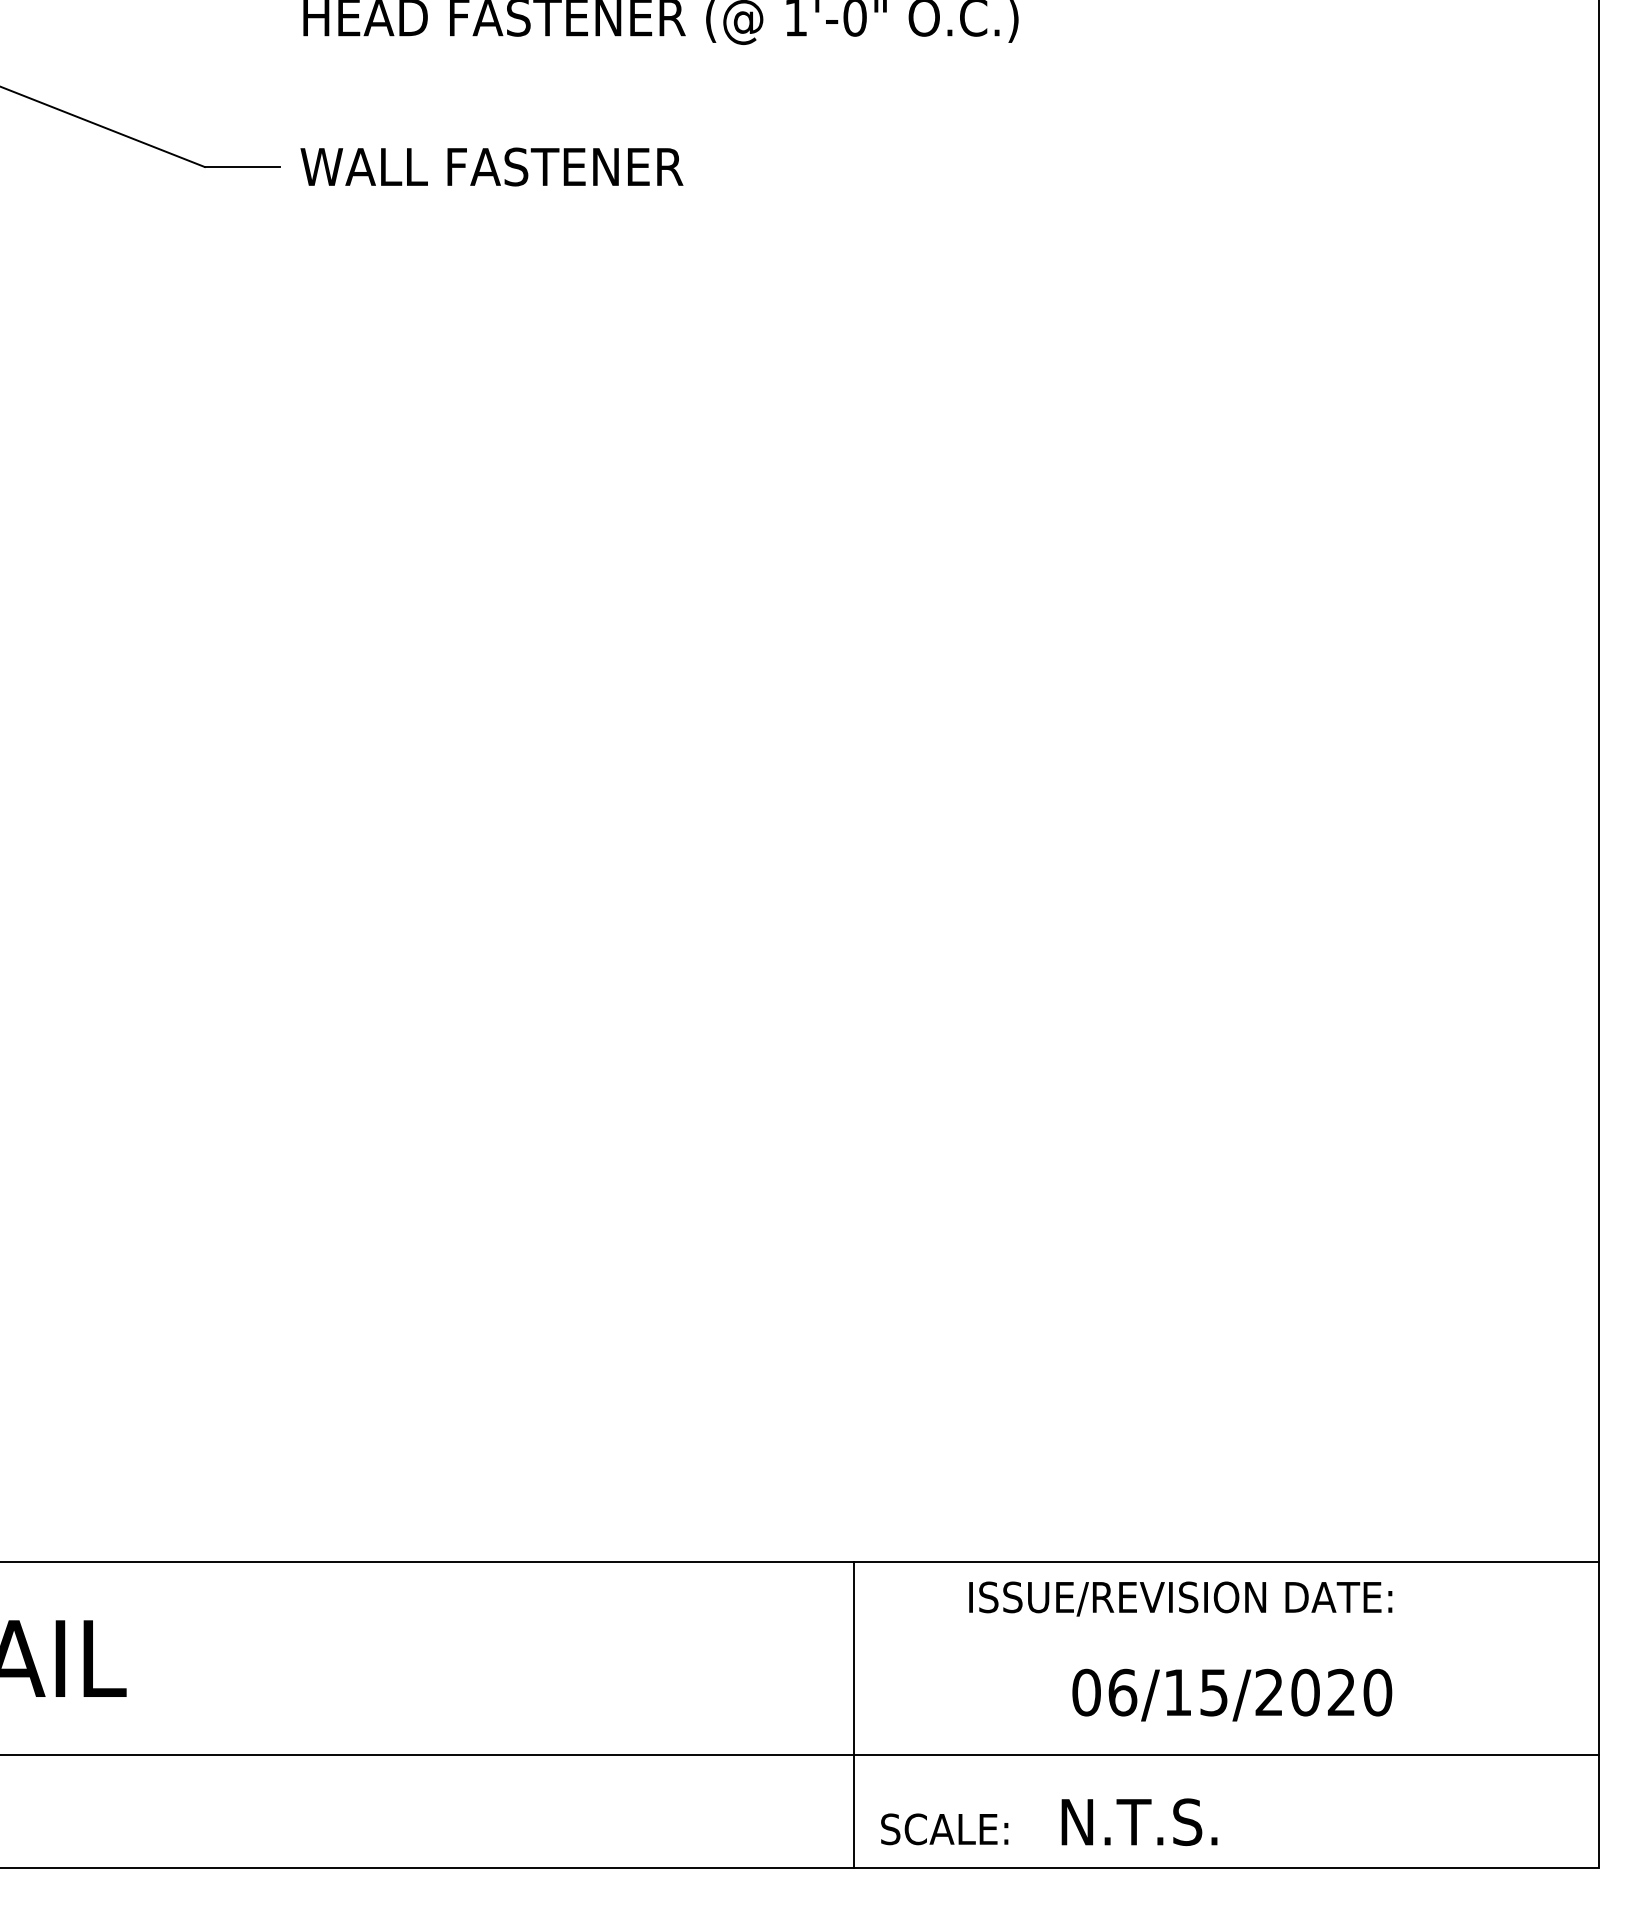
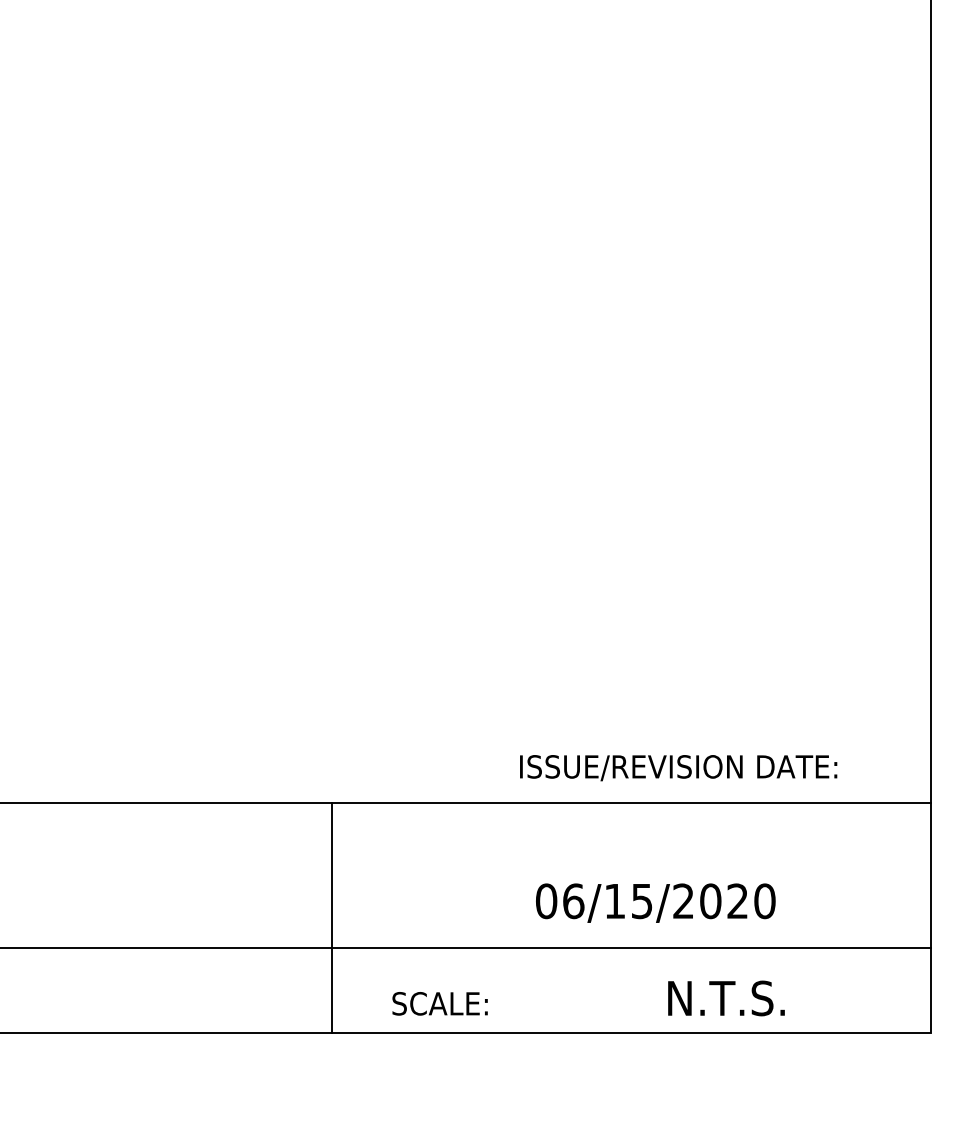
text: (1180, 1598) -> (678, 767), moved
line: (853, 1714) -> (332, 917), moved
text: (1139, 1822) -> (726, 998), moved

